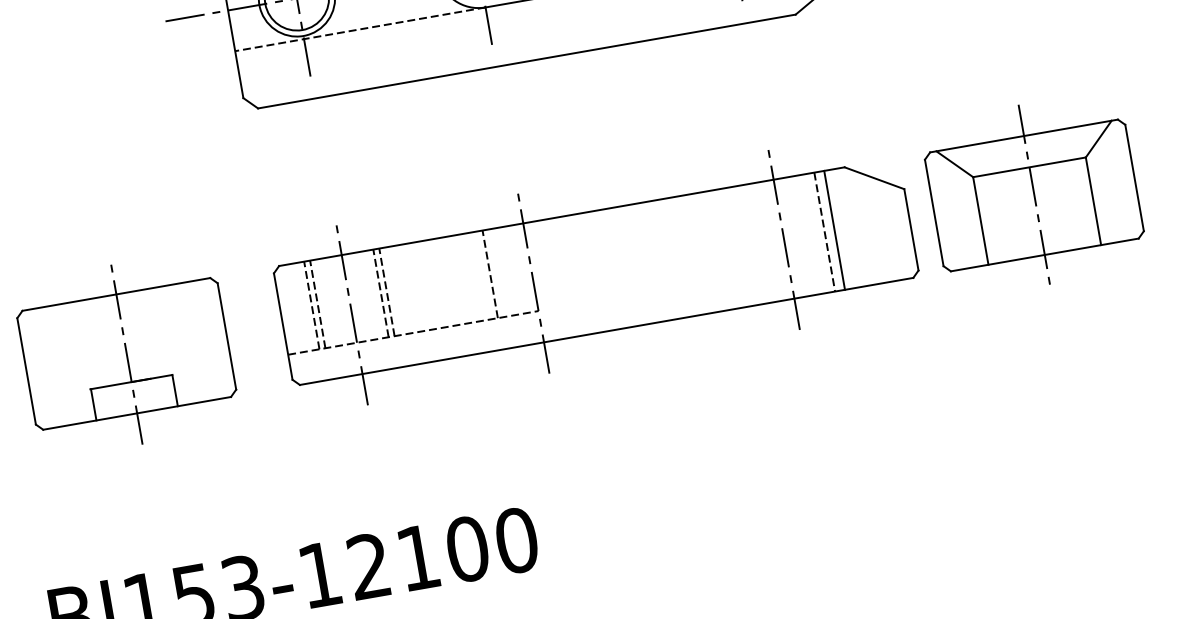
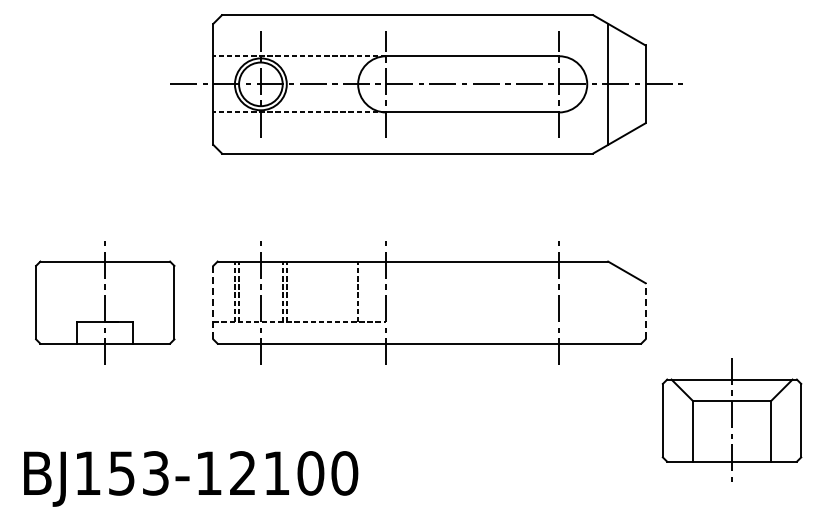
part: (1033, 193) -> (731, 419), moved
line: (911, 228) -> (645, 310), solid -> dashed
line: (835, 230) -> (594, 302), removed
line: (825, 231) -> (587, 302), removed
line: (283, 326) -> (213, 302), solid -> dashed

